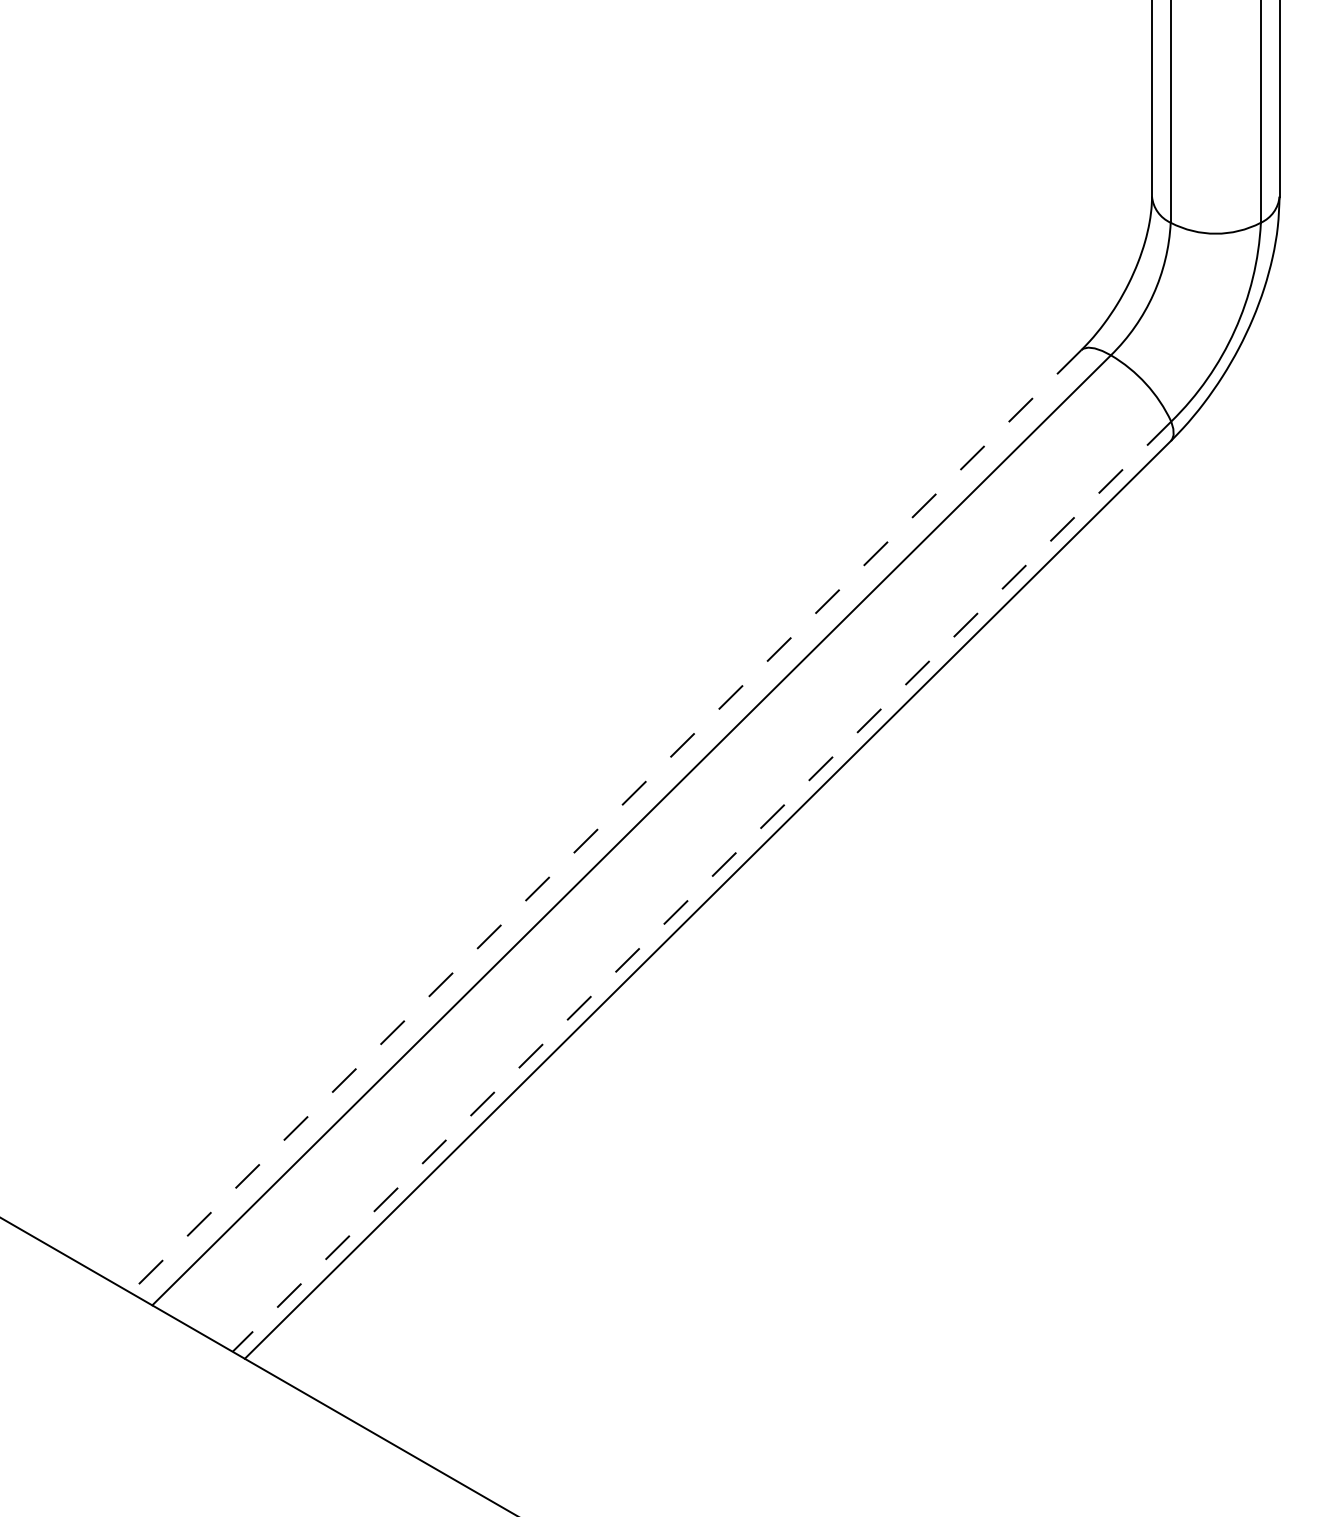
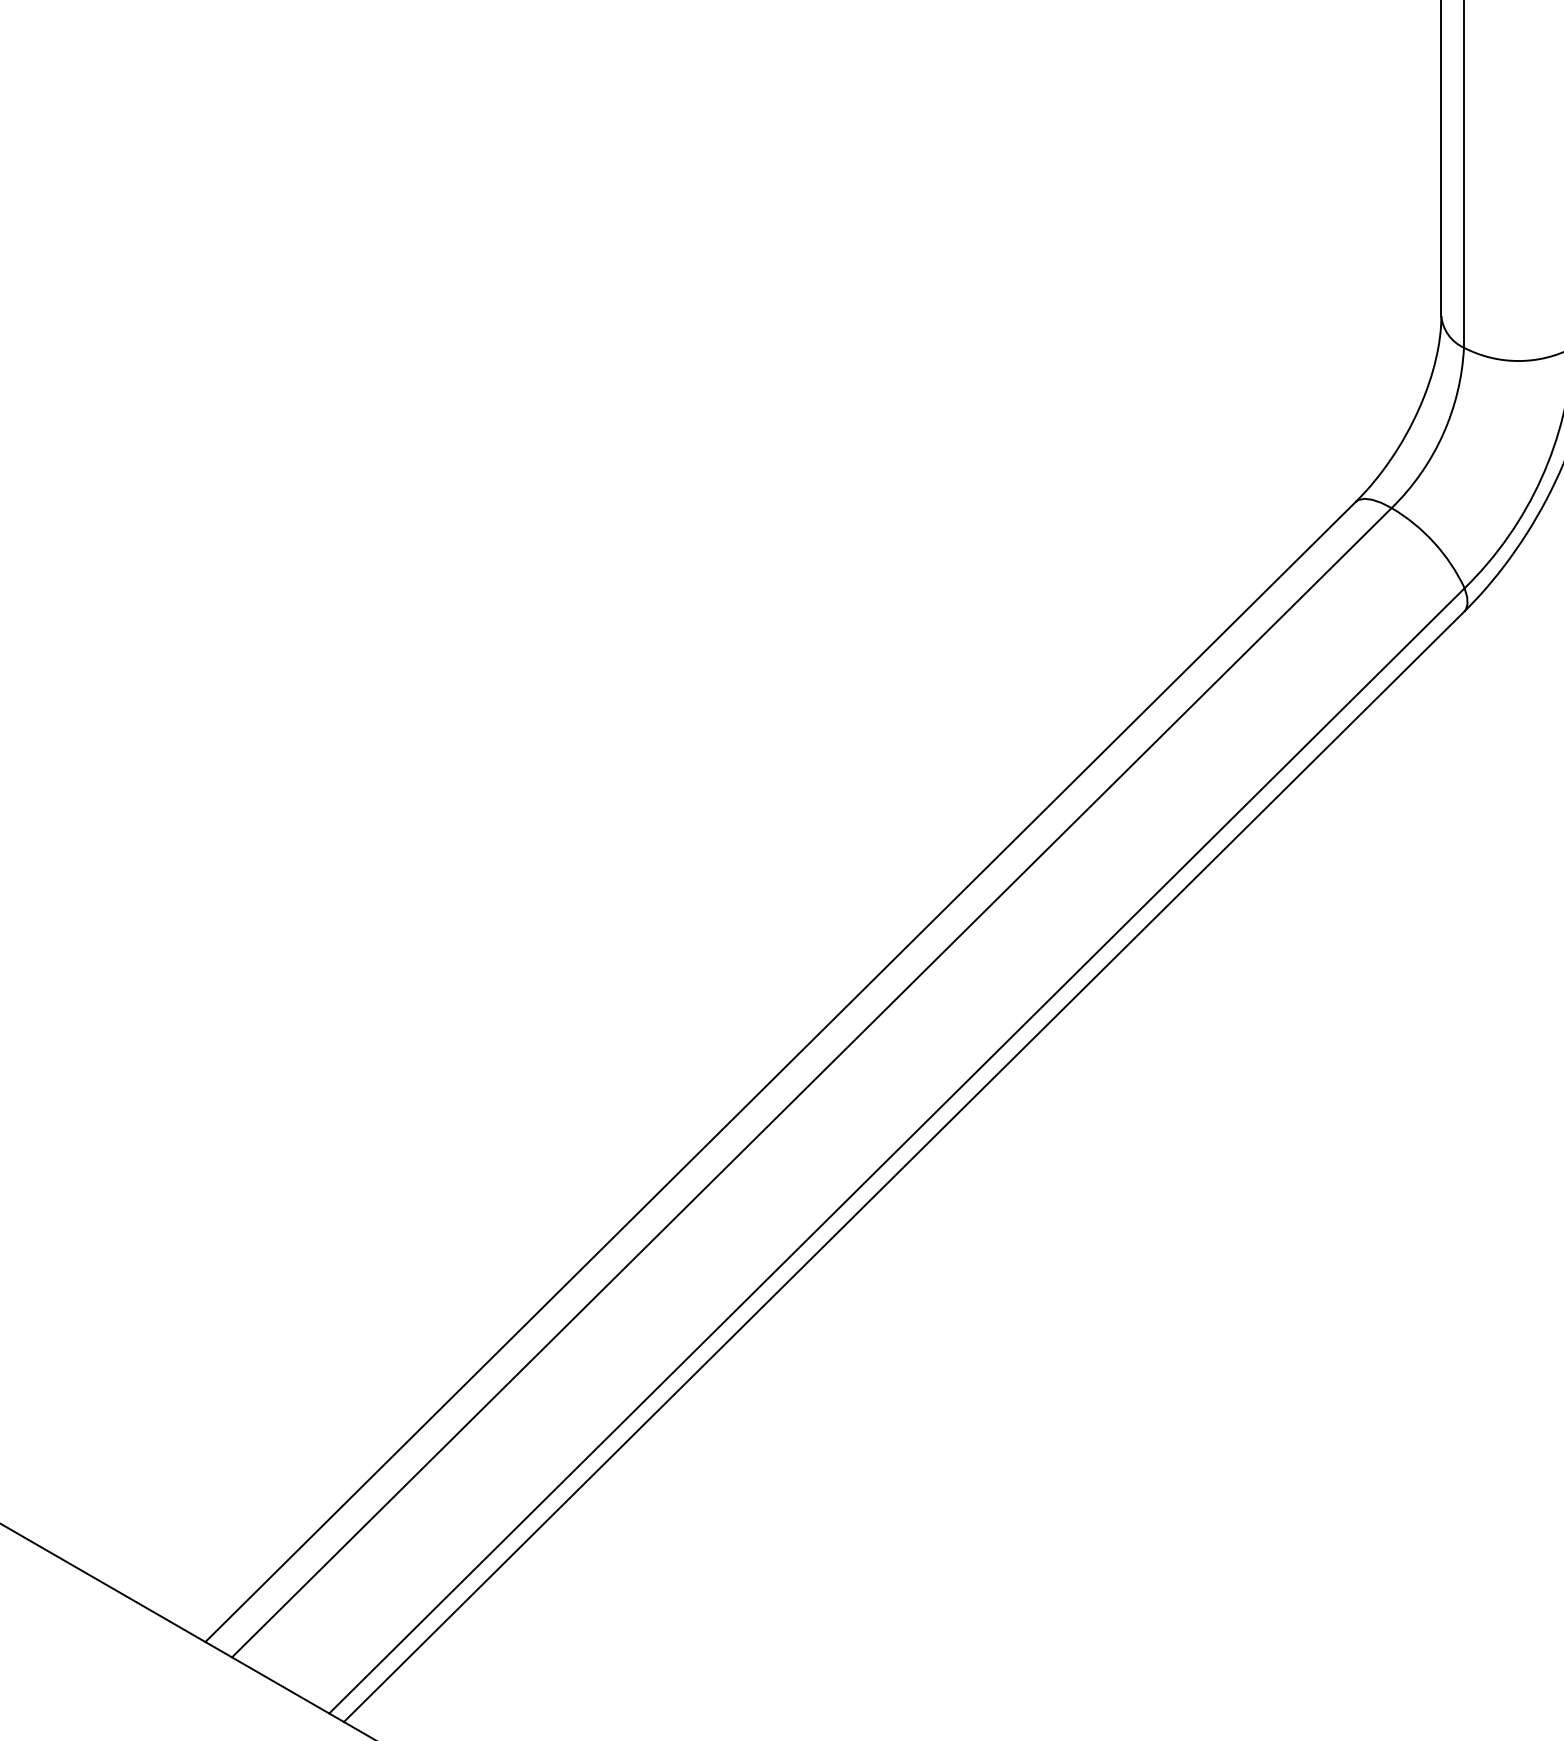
line: (605, 821) -> (780, 1072), dashed -> solid
line: (701, 886) -> (896, 1150), dashed -> solid

